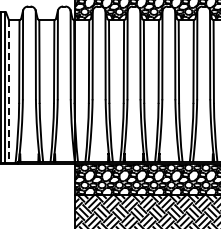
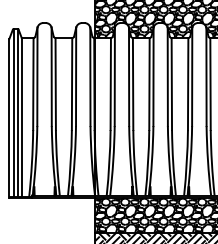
line: (9, 91) -> (22, 117), dashed -> solid

